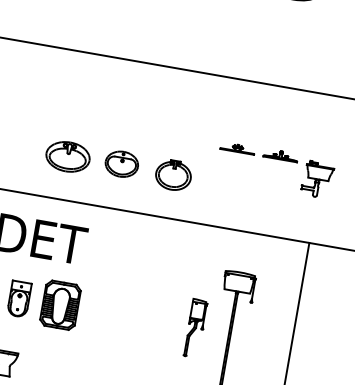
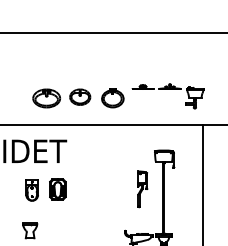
part: (276, 158) -> (167, 89), moved
part: (59, 305) -> (57, 189), size x0.71

